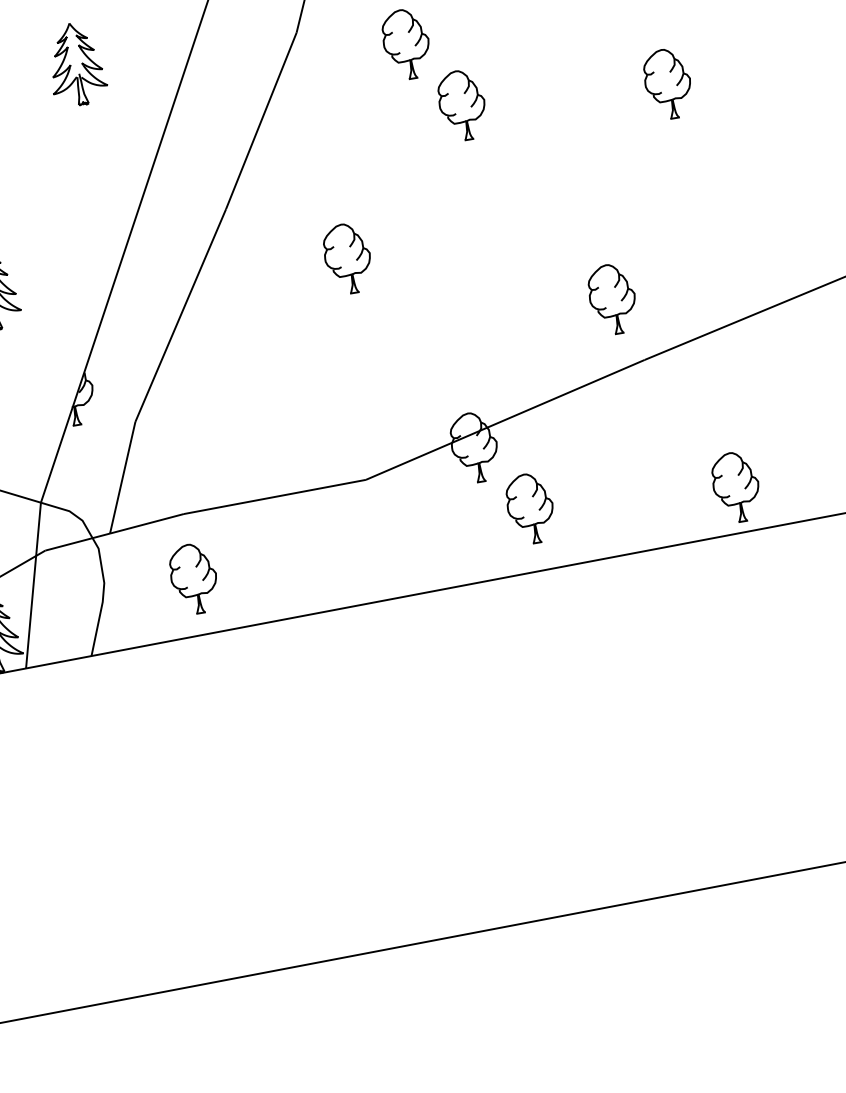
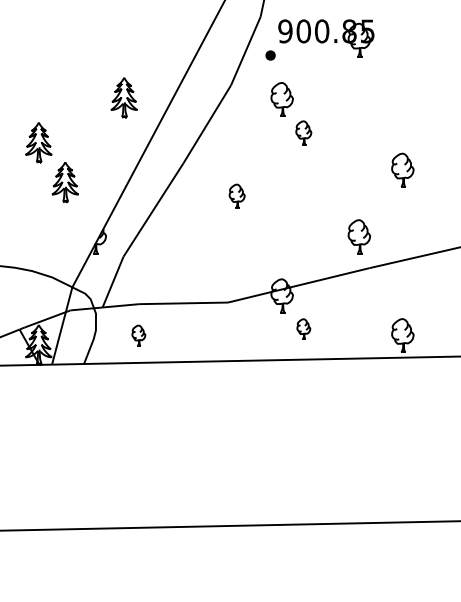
part: (74, 64) -> (123, 97), moved
part: (667, 82) -> (402, 169), moved
part: (461, 104) -> (303, 132), size x0.7
part: (346, 257) -> (236, 195), size x0.7
part: (529, 506) -> (303, 328), size x0.6
part: (193, 578) -> (138, 335), size x0.6

